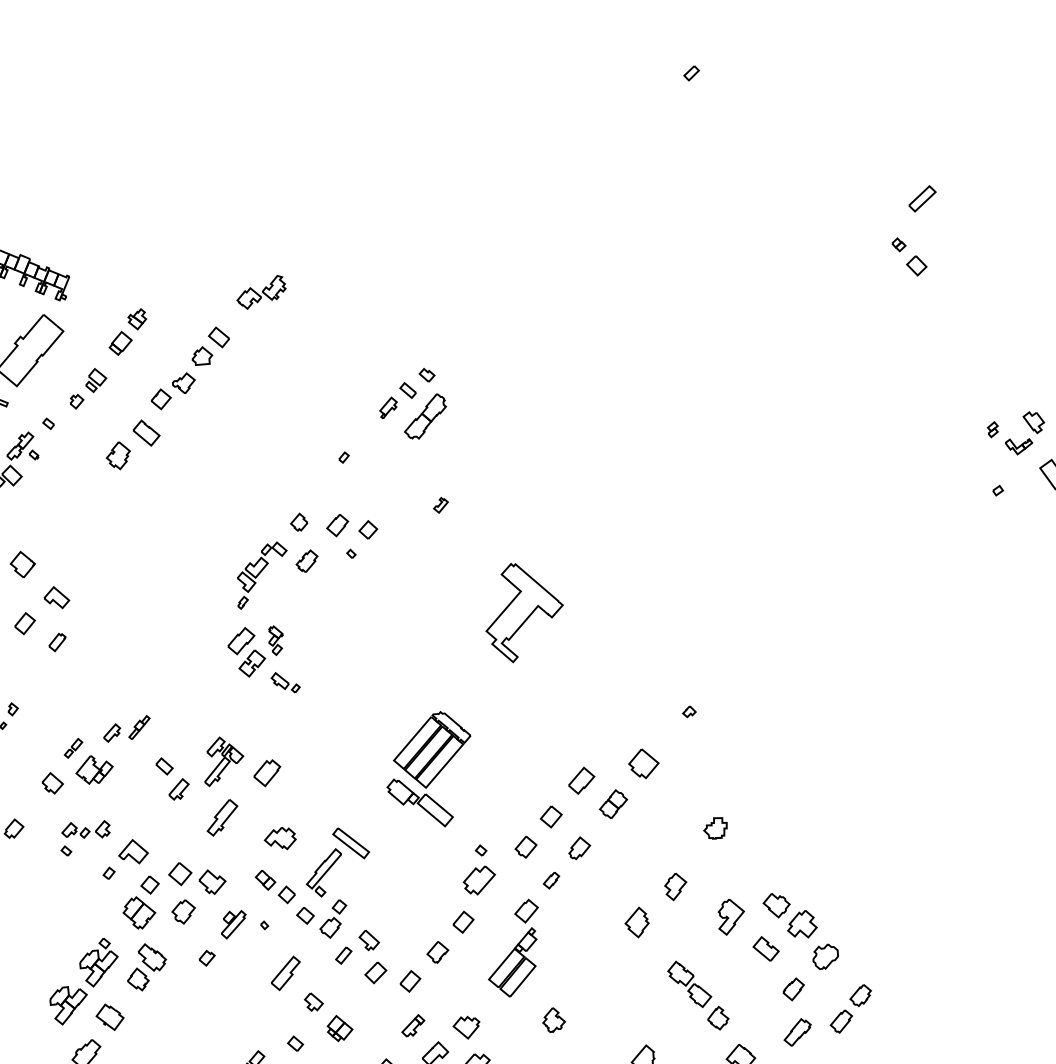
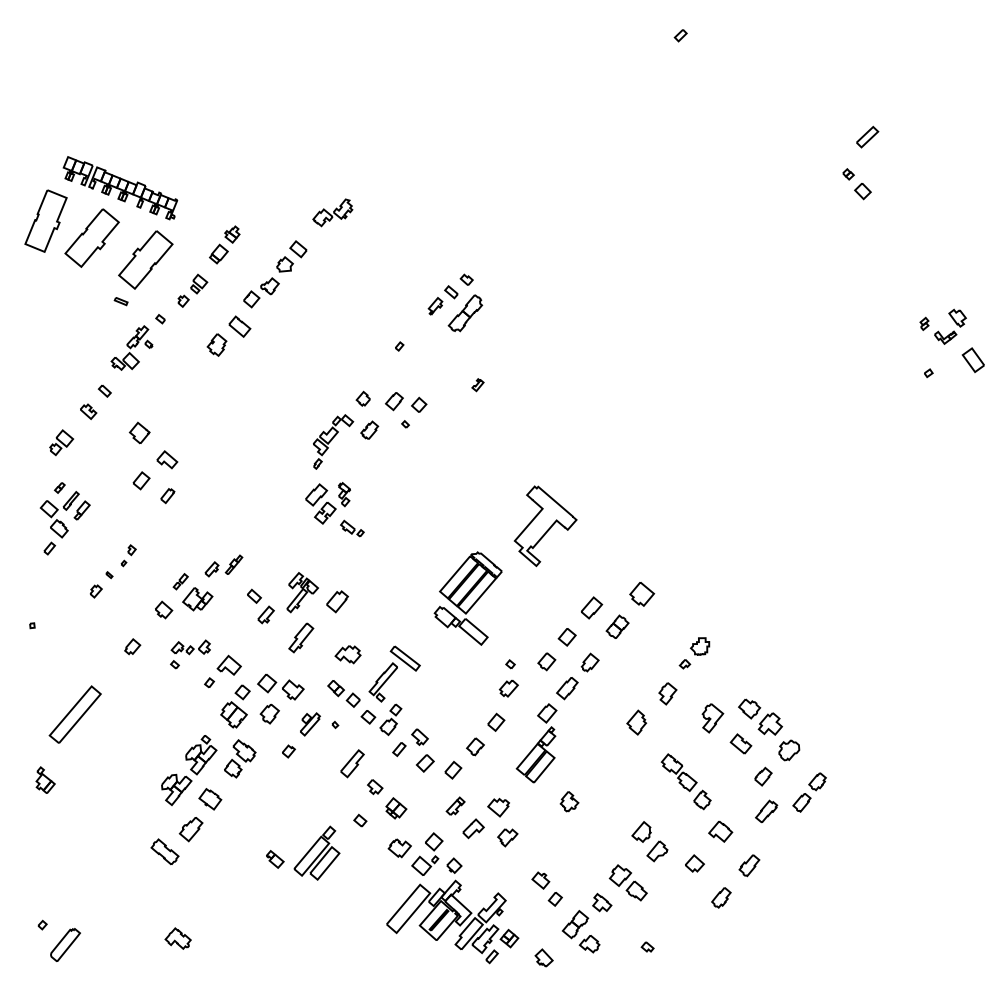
part: (524, 613) -> (545, 526), moved
part: (688, 712) -> (684, 664), moved
part: (478, 880) -> (508, 688), size x0.71
part: (551, 880) -> (567, 688), size x1.67

